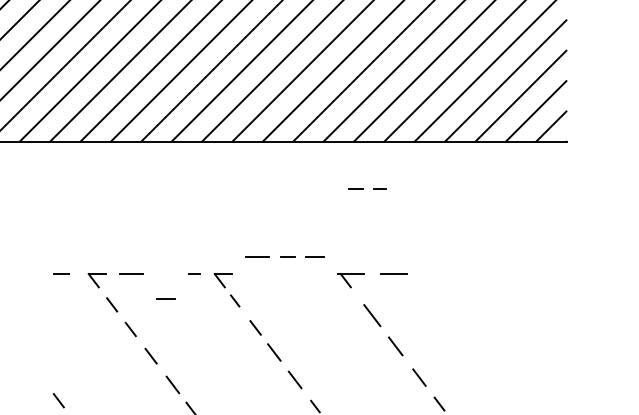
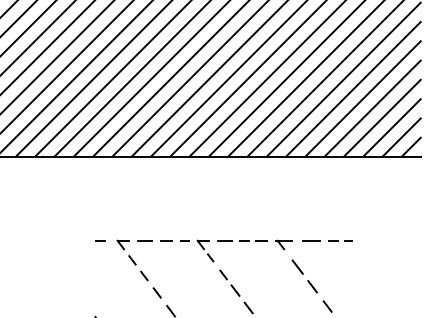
line: (364, 188) -> (338, 240), moved
line: (285, 256) -> (242, 240), moved
line: (165, 298) -> (166, 240), moved

